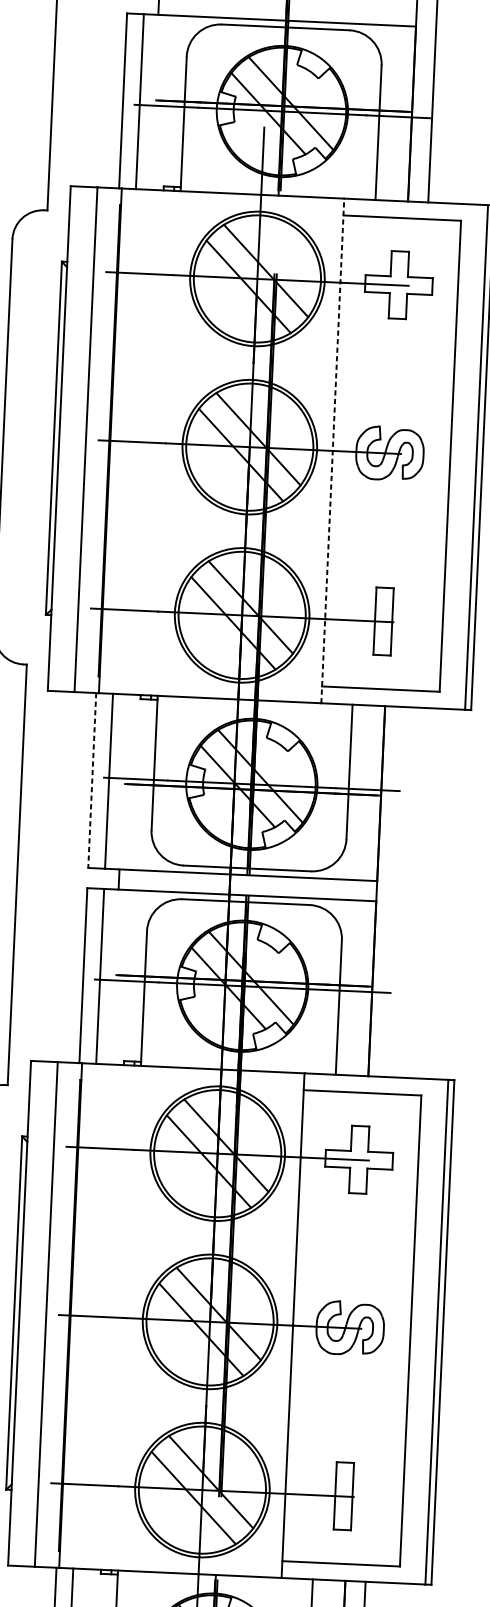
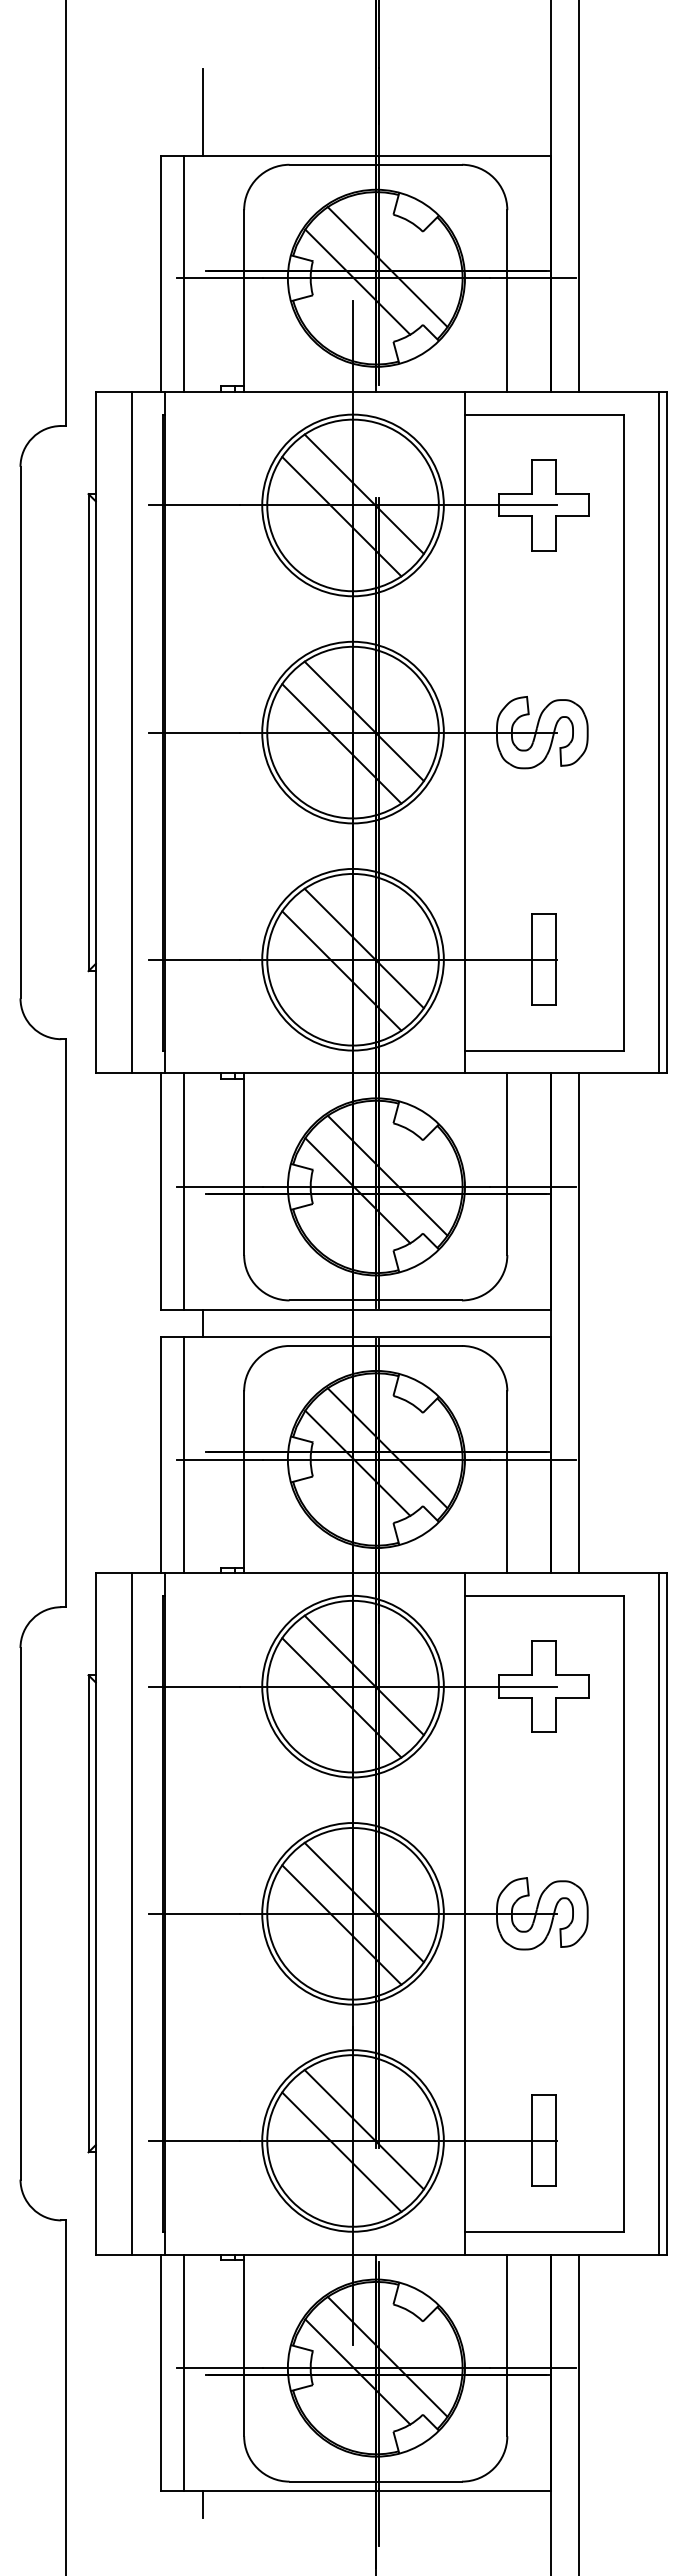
line: (333, 450) -> (465, 732), dashed -> solid
line: (92, 780) -> (161, 1191), dashed -> solid
line: (396, 892) -> (578, 1323), added

